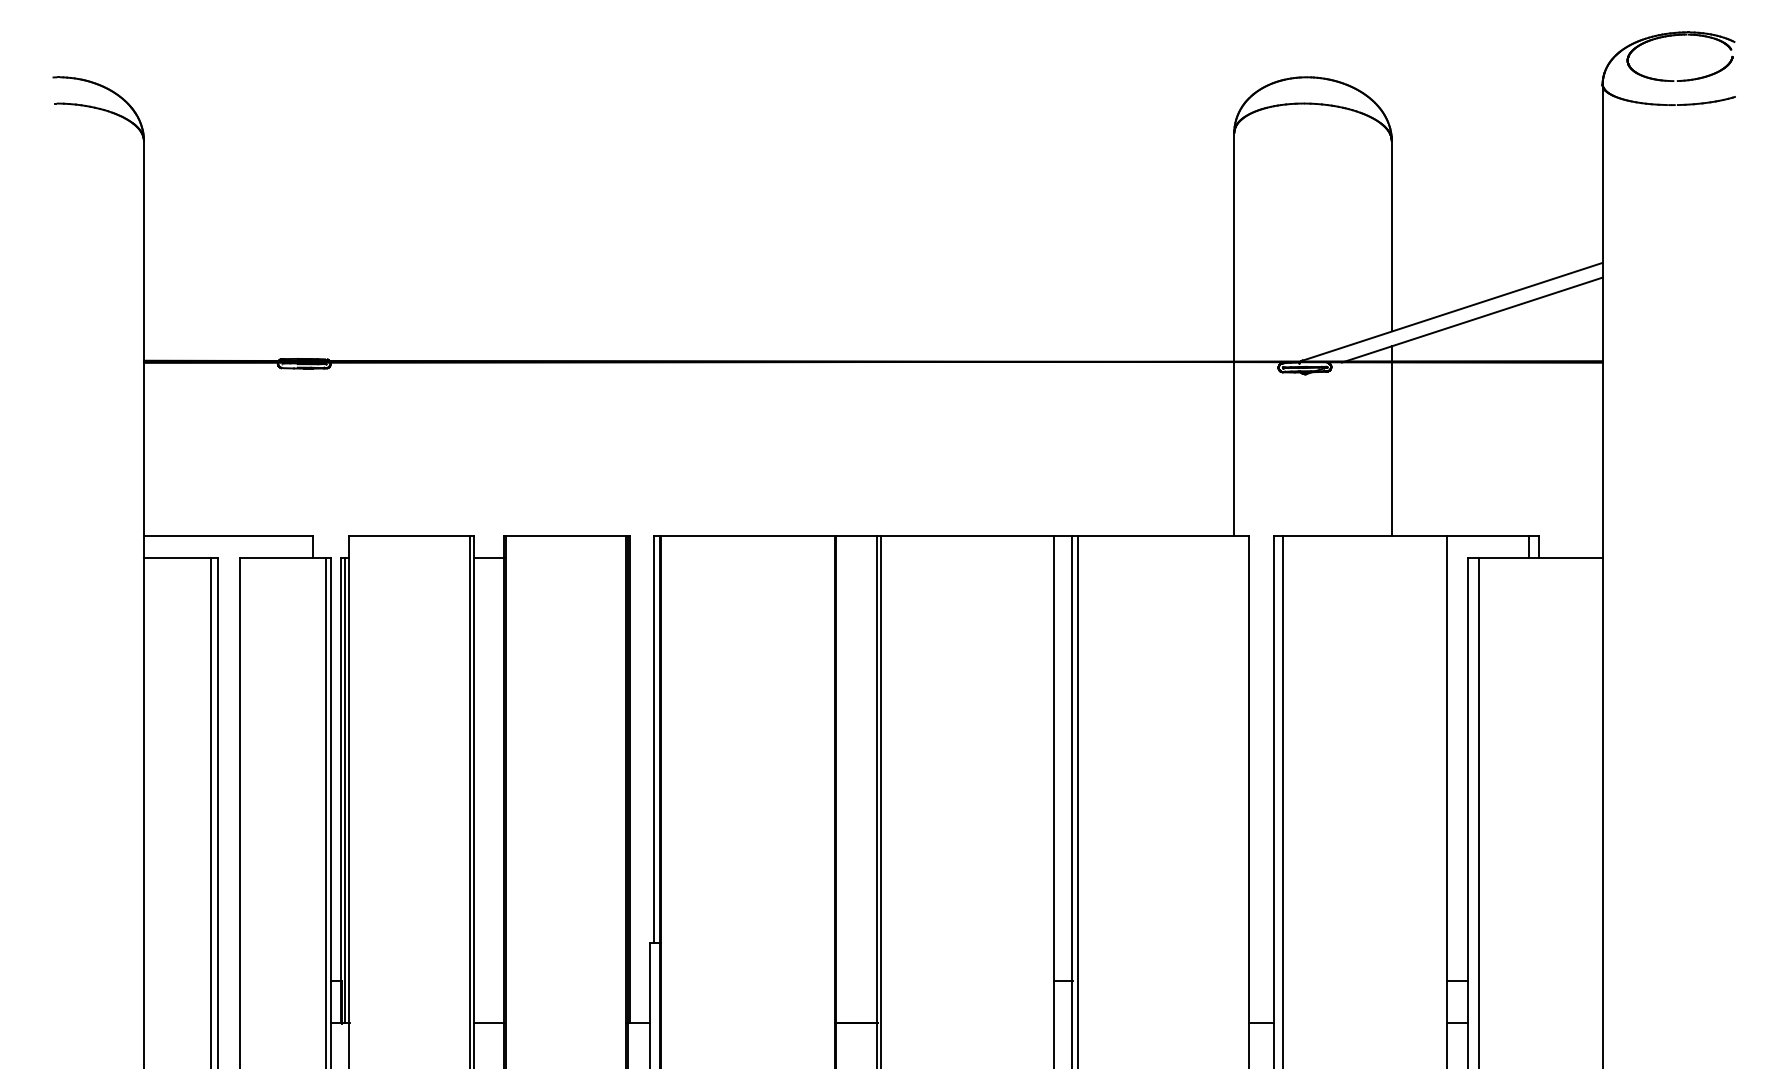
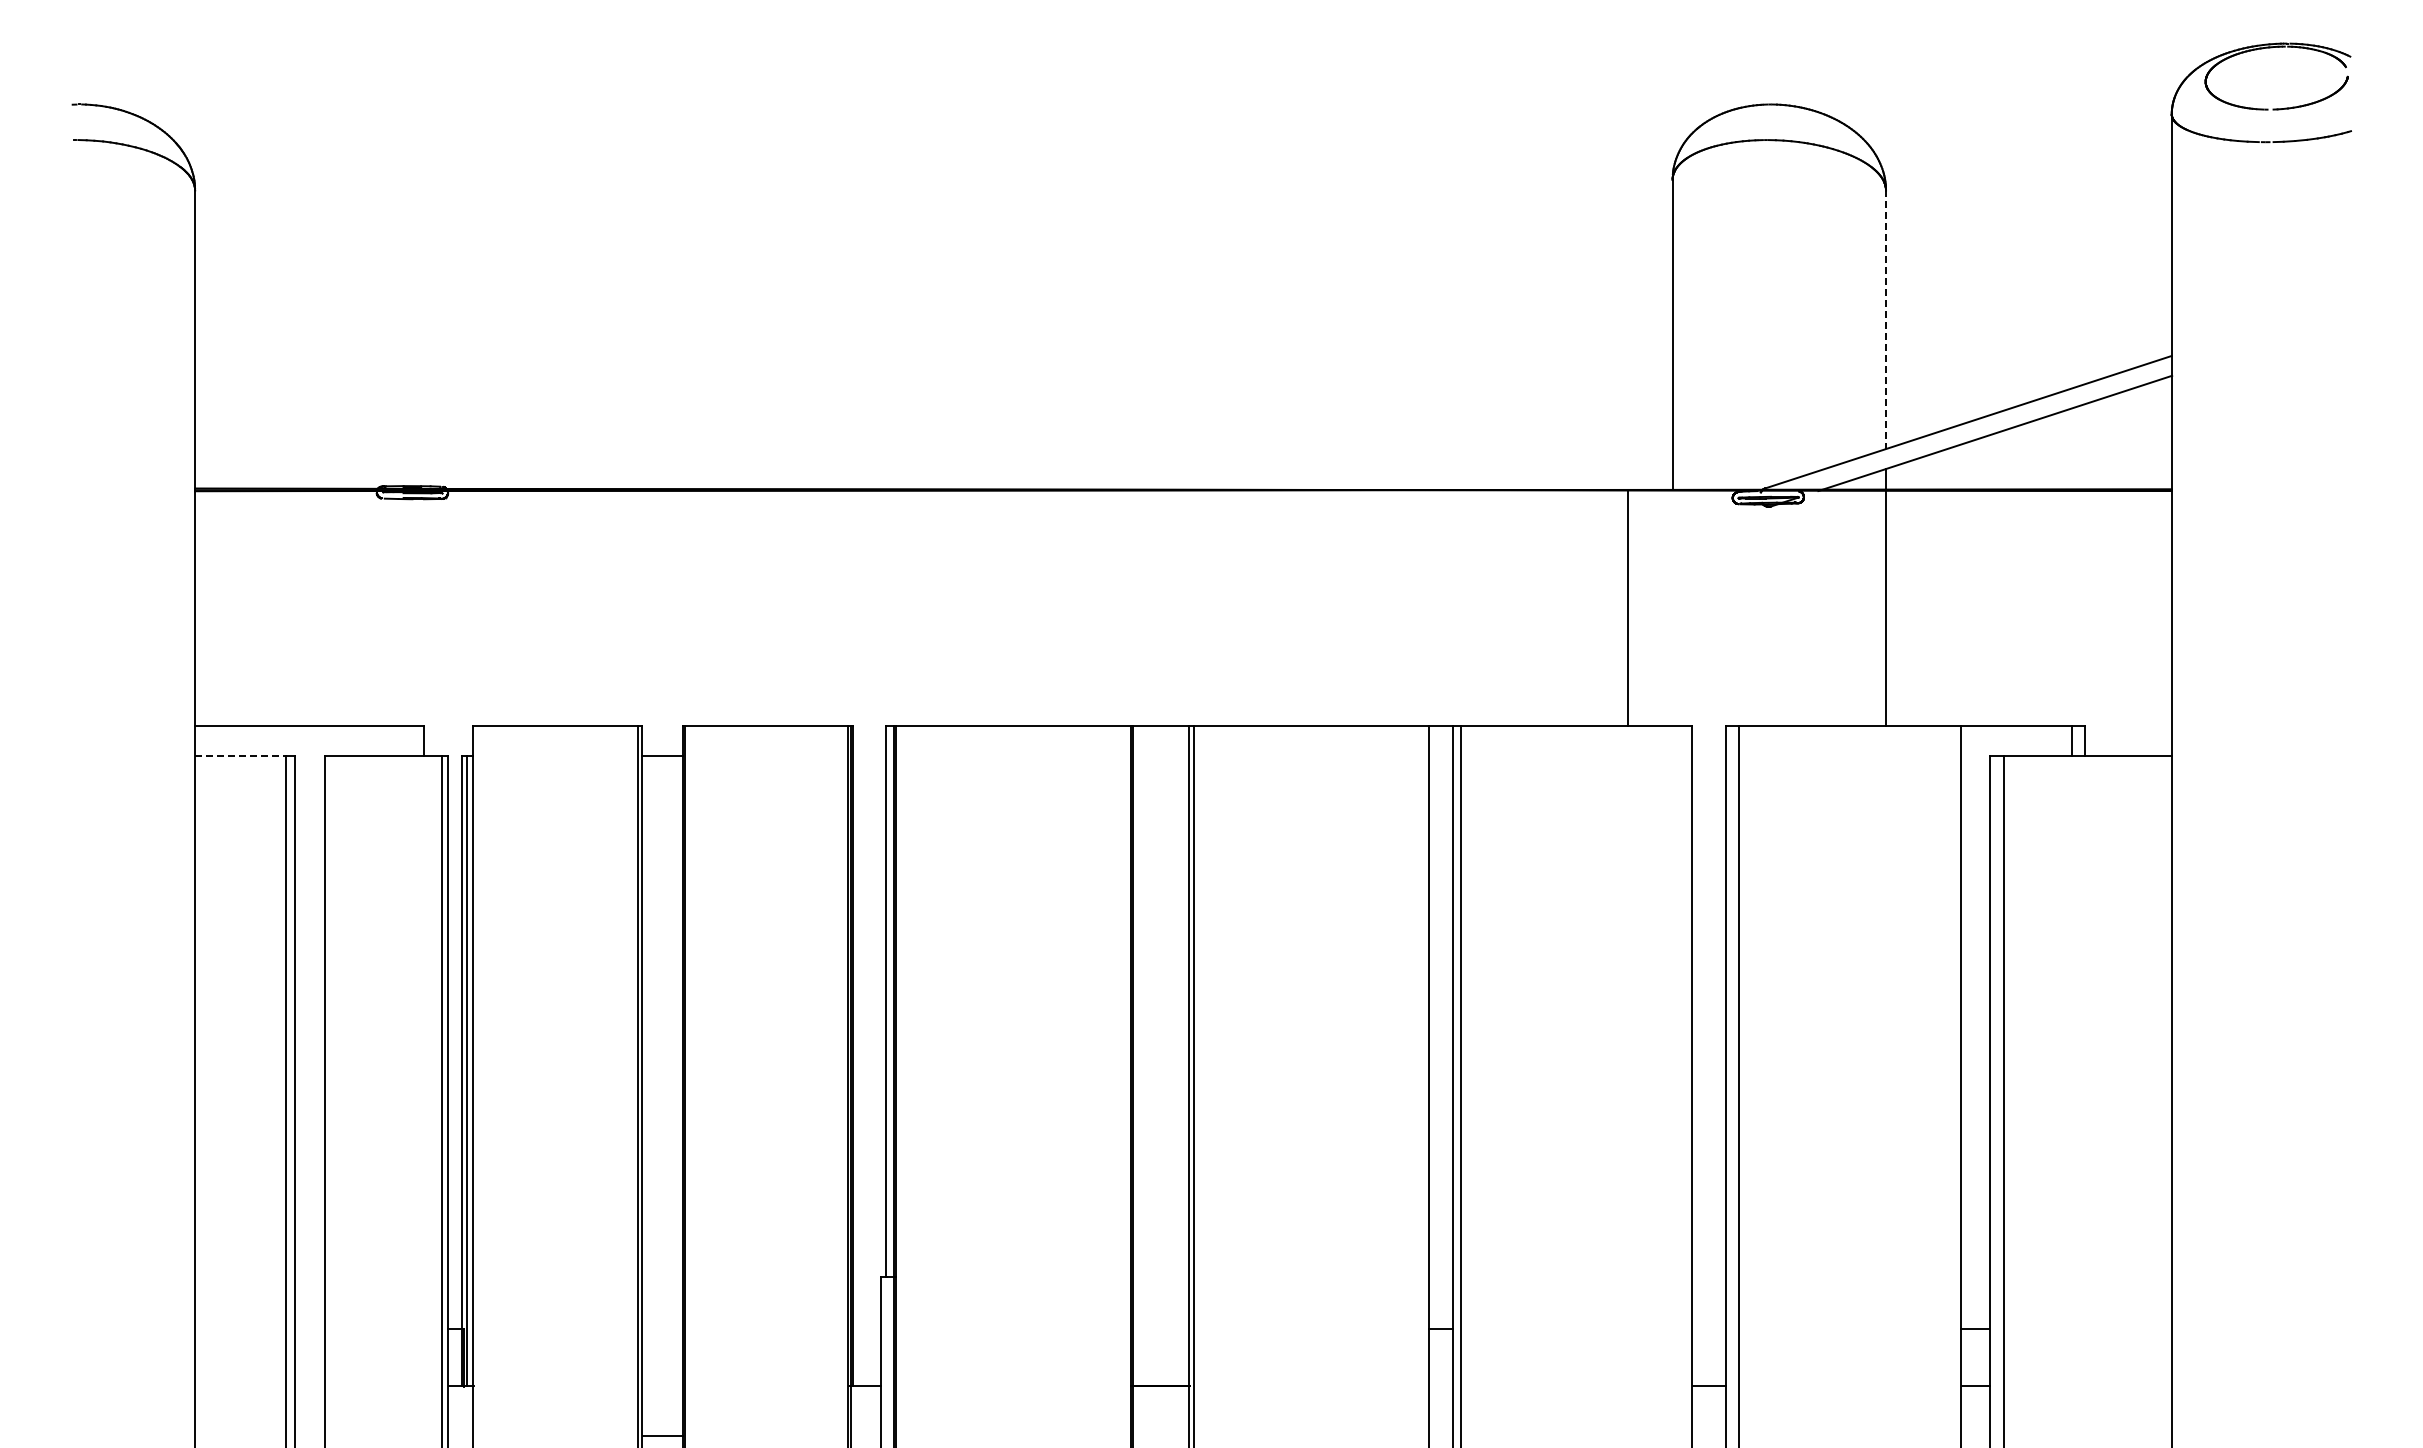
line: (1392, 236) -> (1886, 320), solid -> dashed
line: (1234, 449) -> (1627, 608), moved
line: (177, 558) -> (240, 756), solid -> dashed
line: (488, 1023) -> (662, 1436), moved

